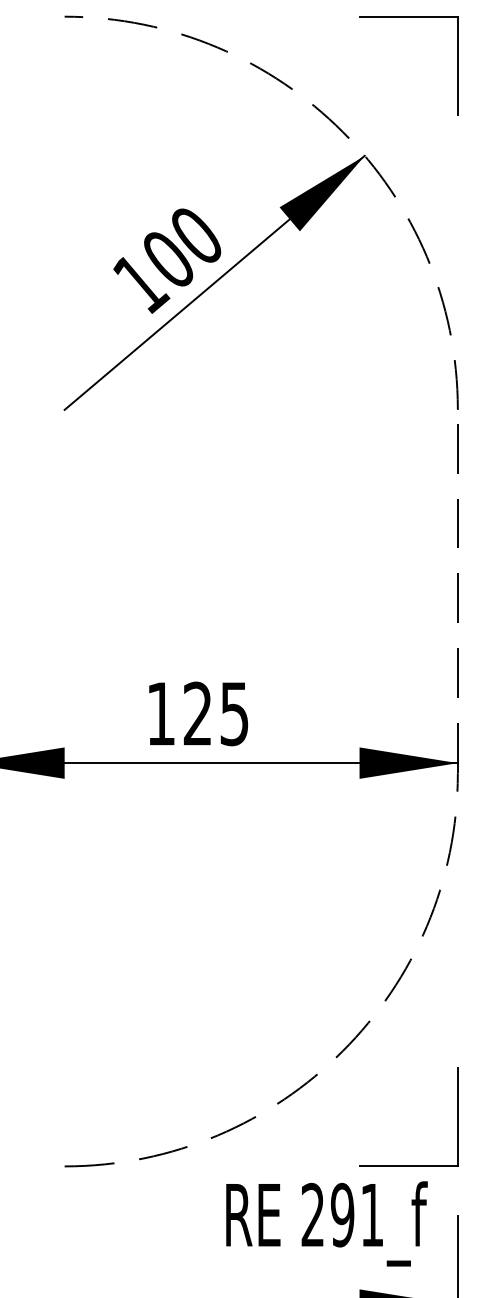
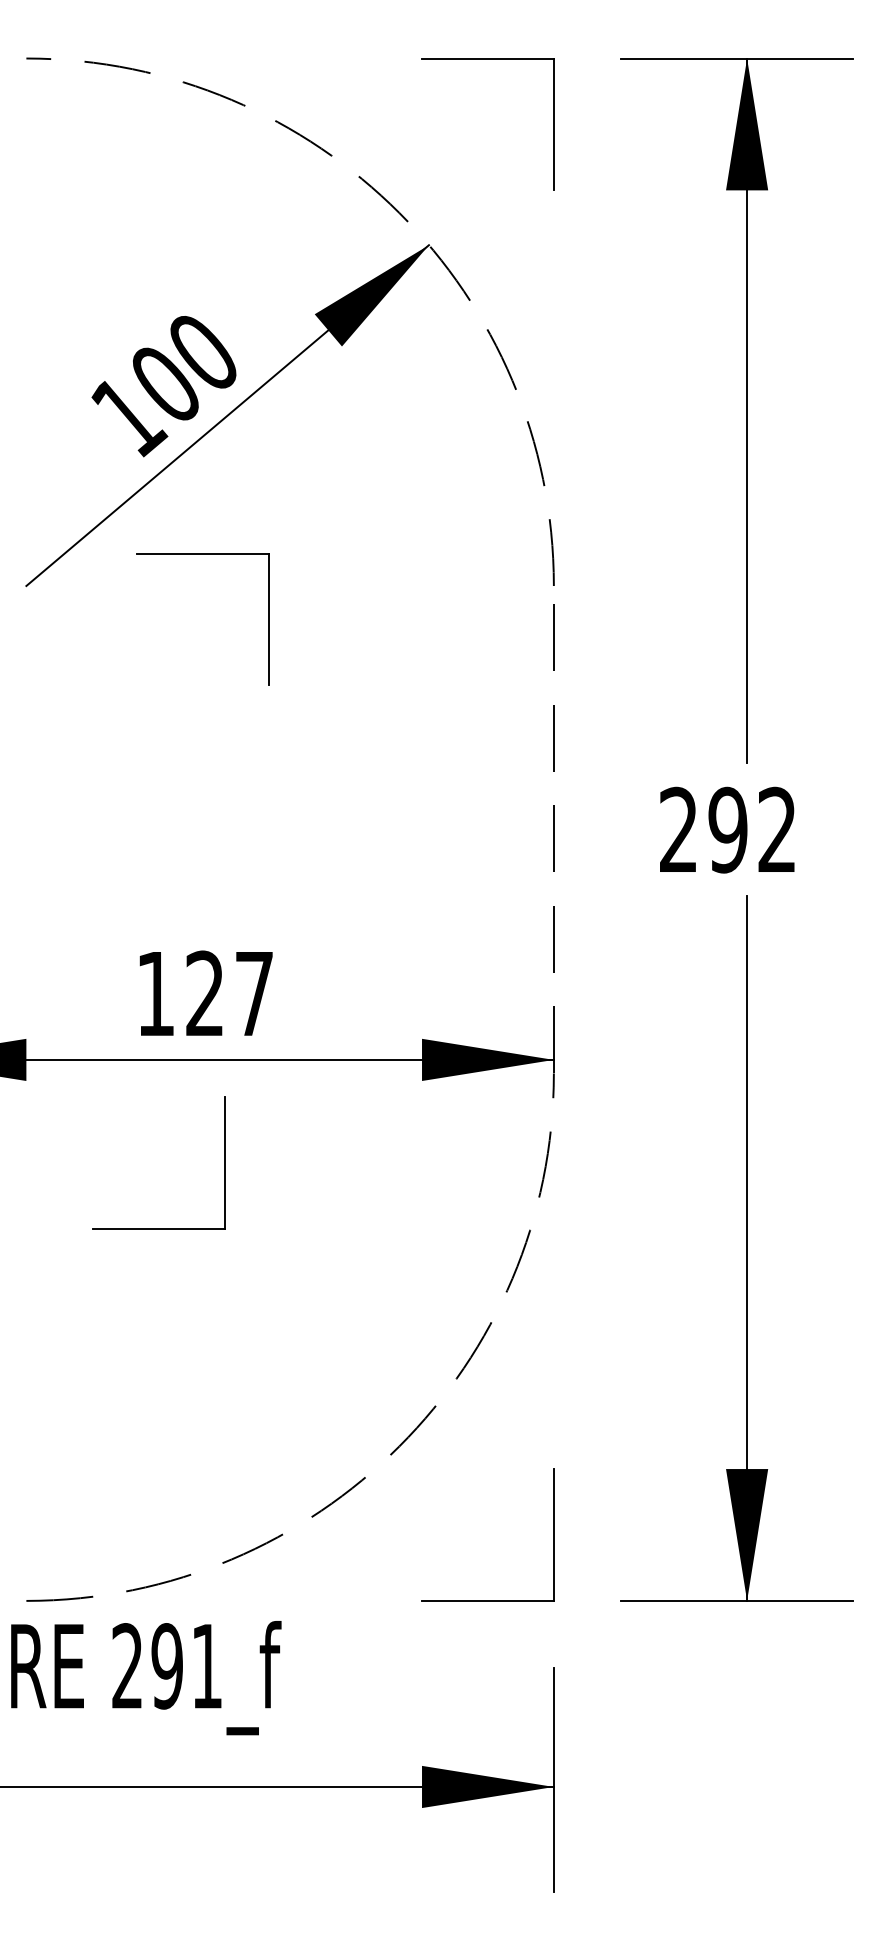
part: (195, 386) -> (202, 554), added
text: (234, 714) -> (254, 994), 125 -> 127
part: (212, 839) -> (224, 1162), added
text: (327, 1224) -> (146, 1678), moved

